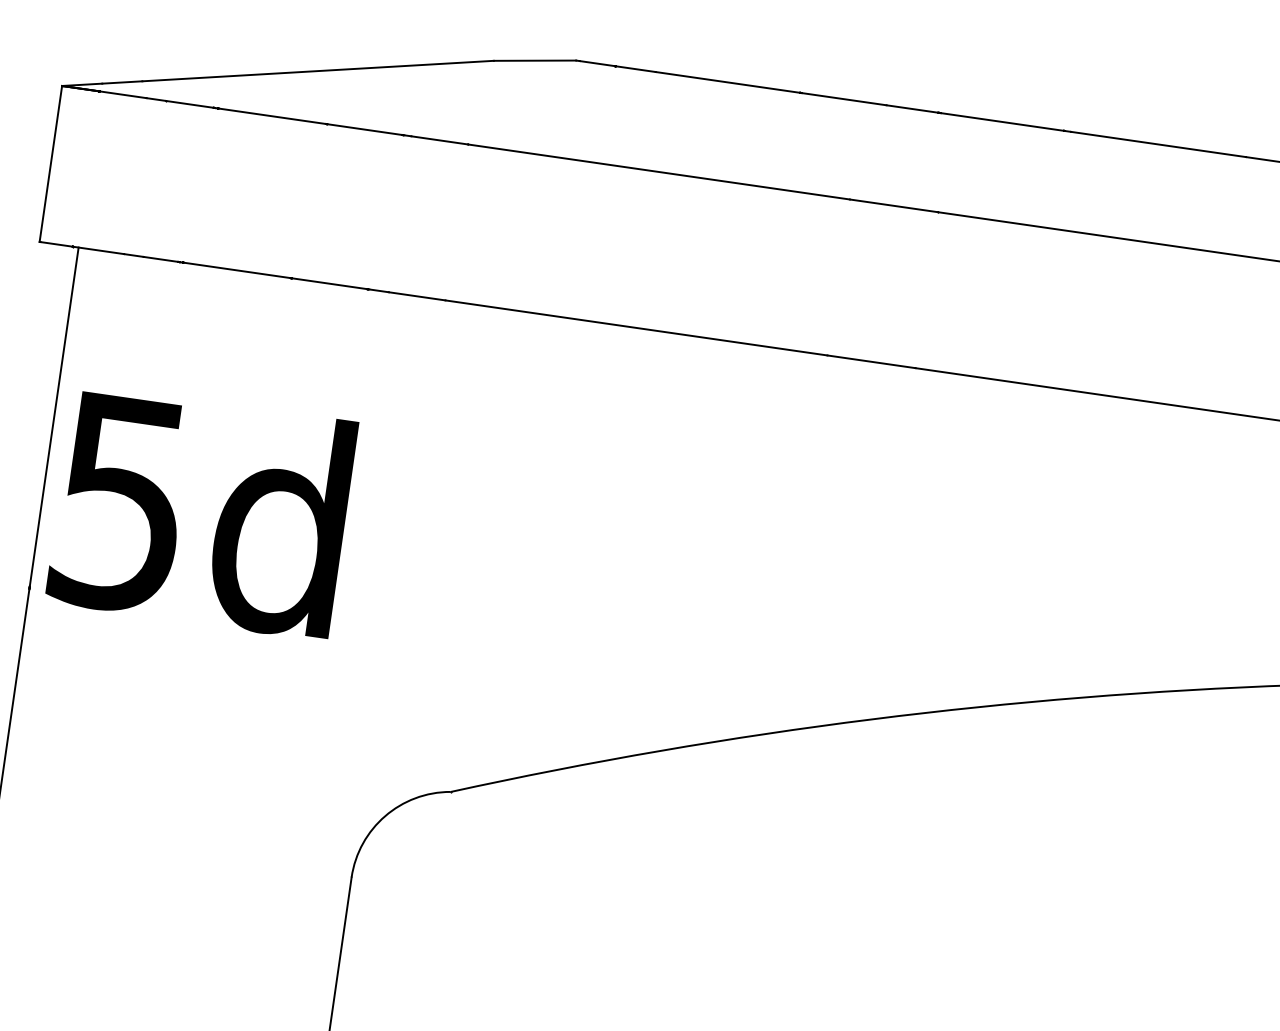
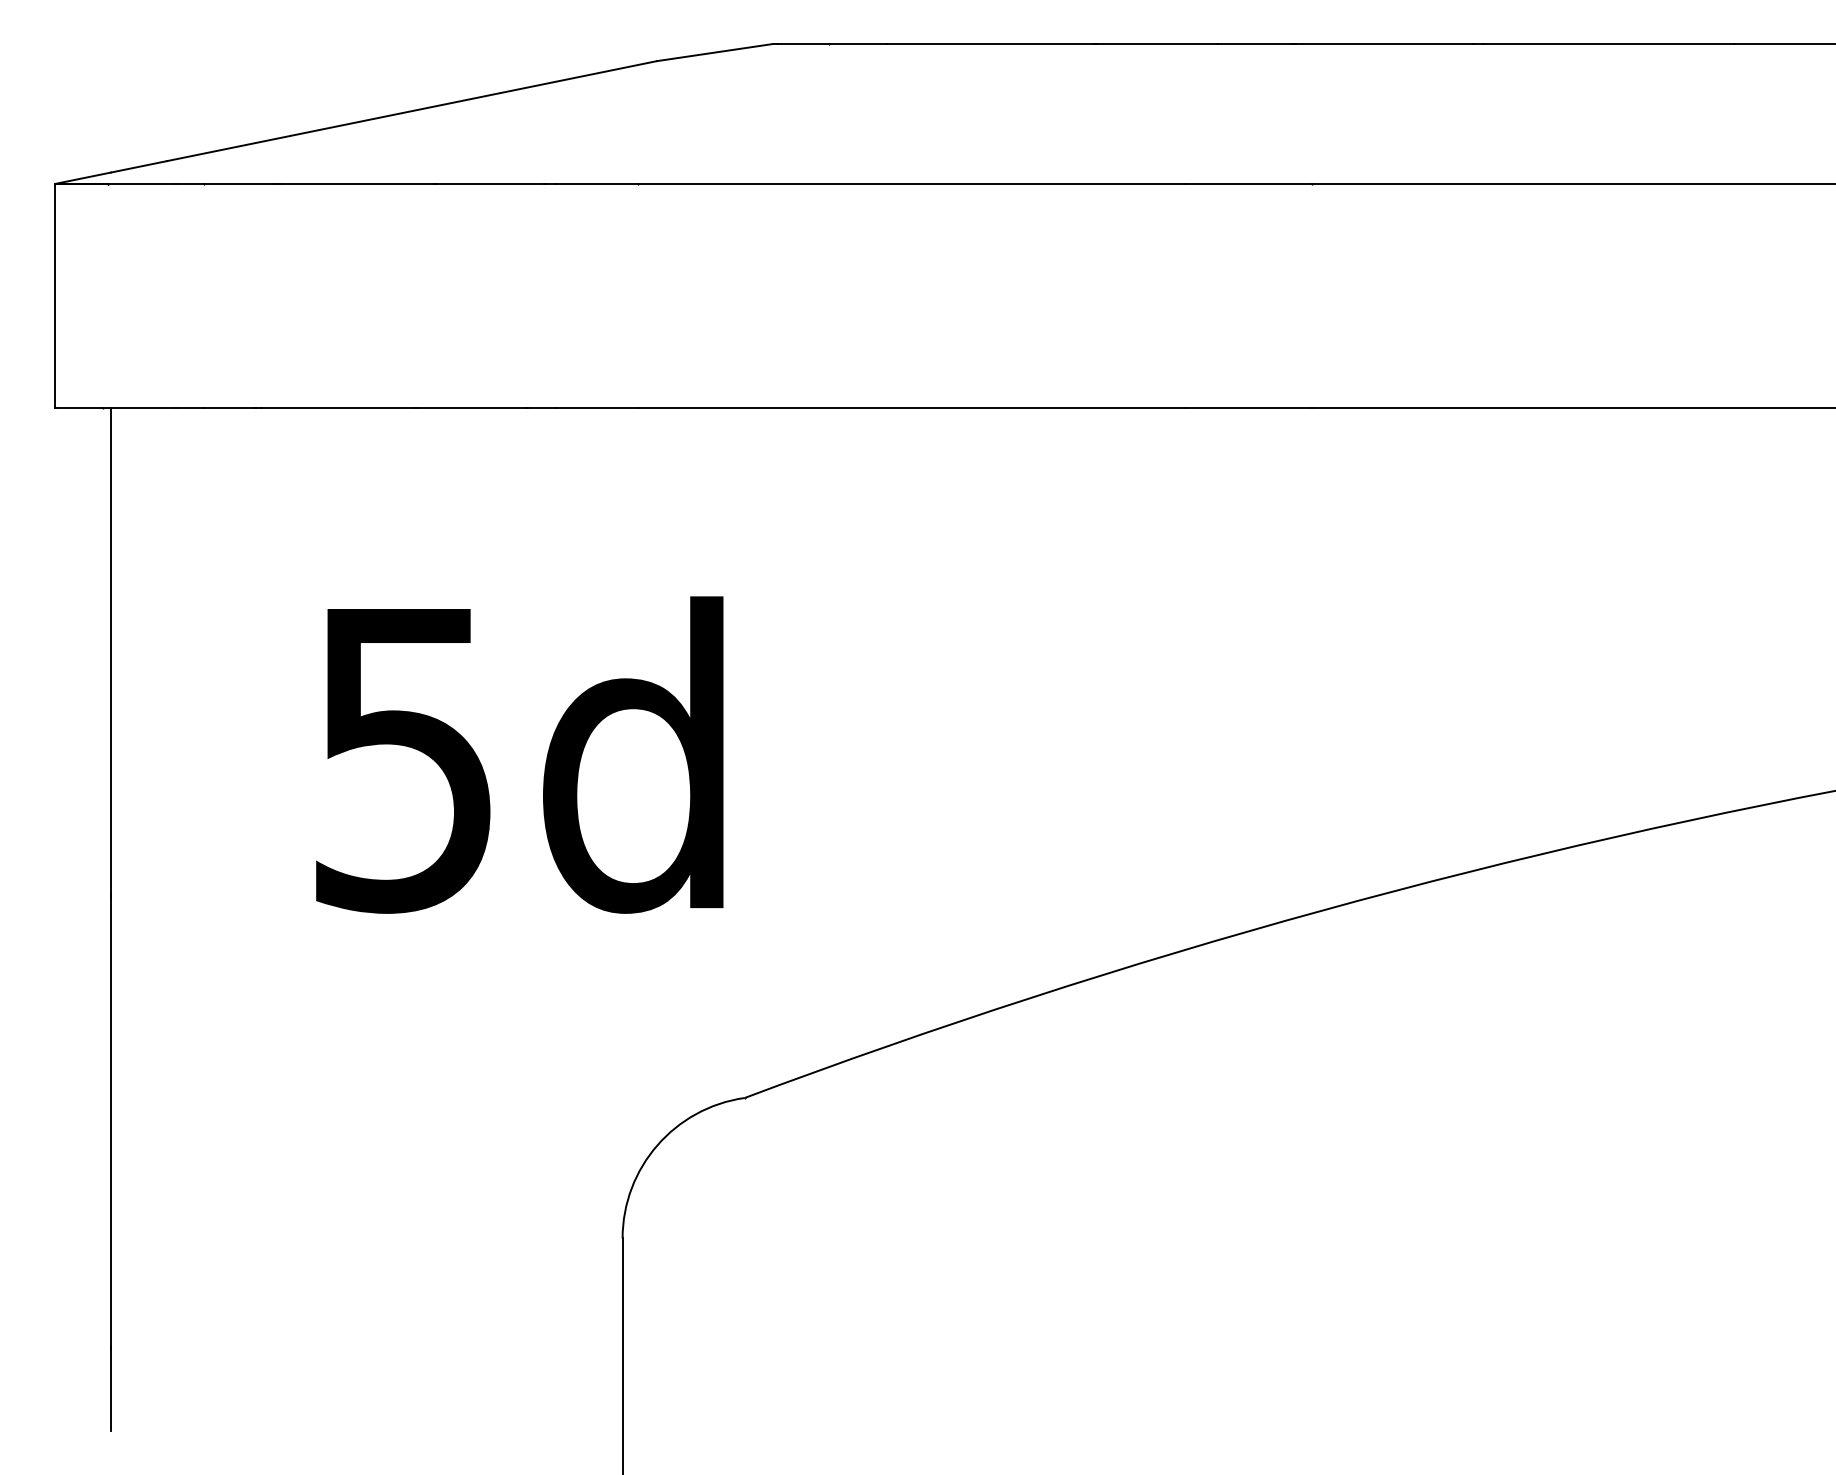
text: (201, 511) -> (519, 754), moved

